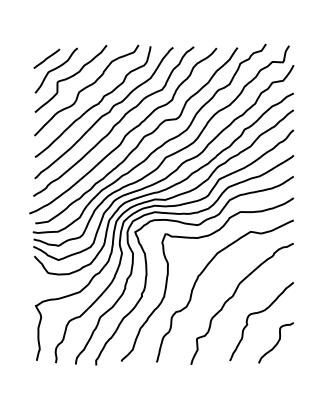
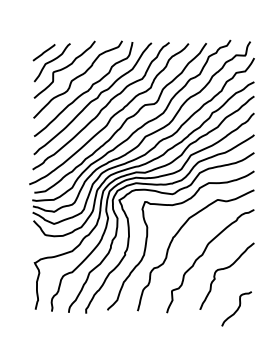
curve: (276, 342) -> (237, 308), moved

